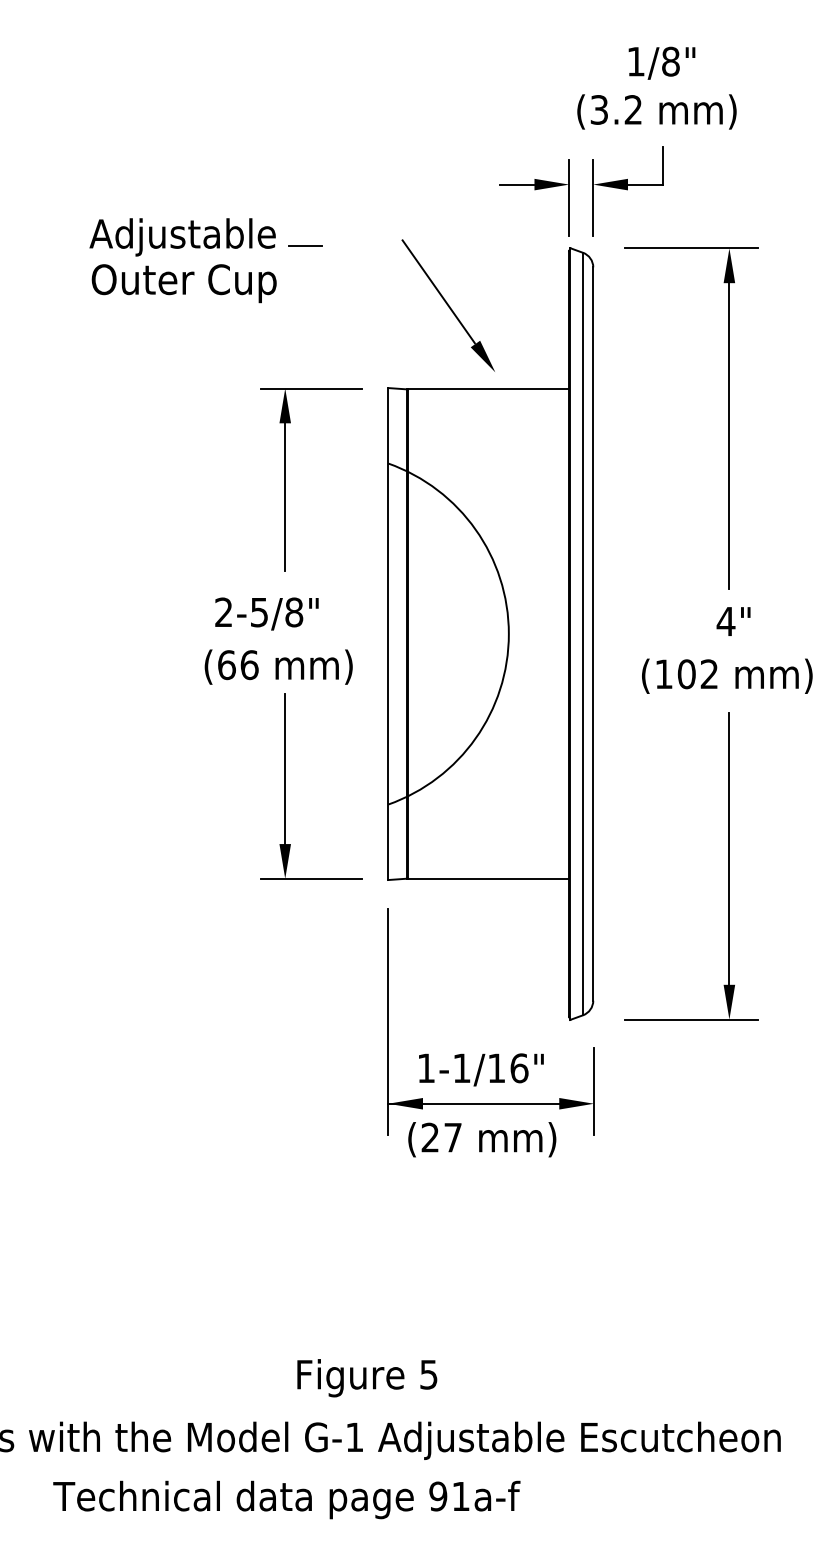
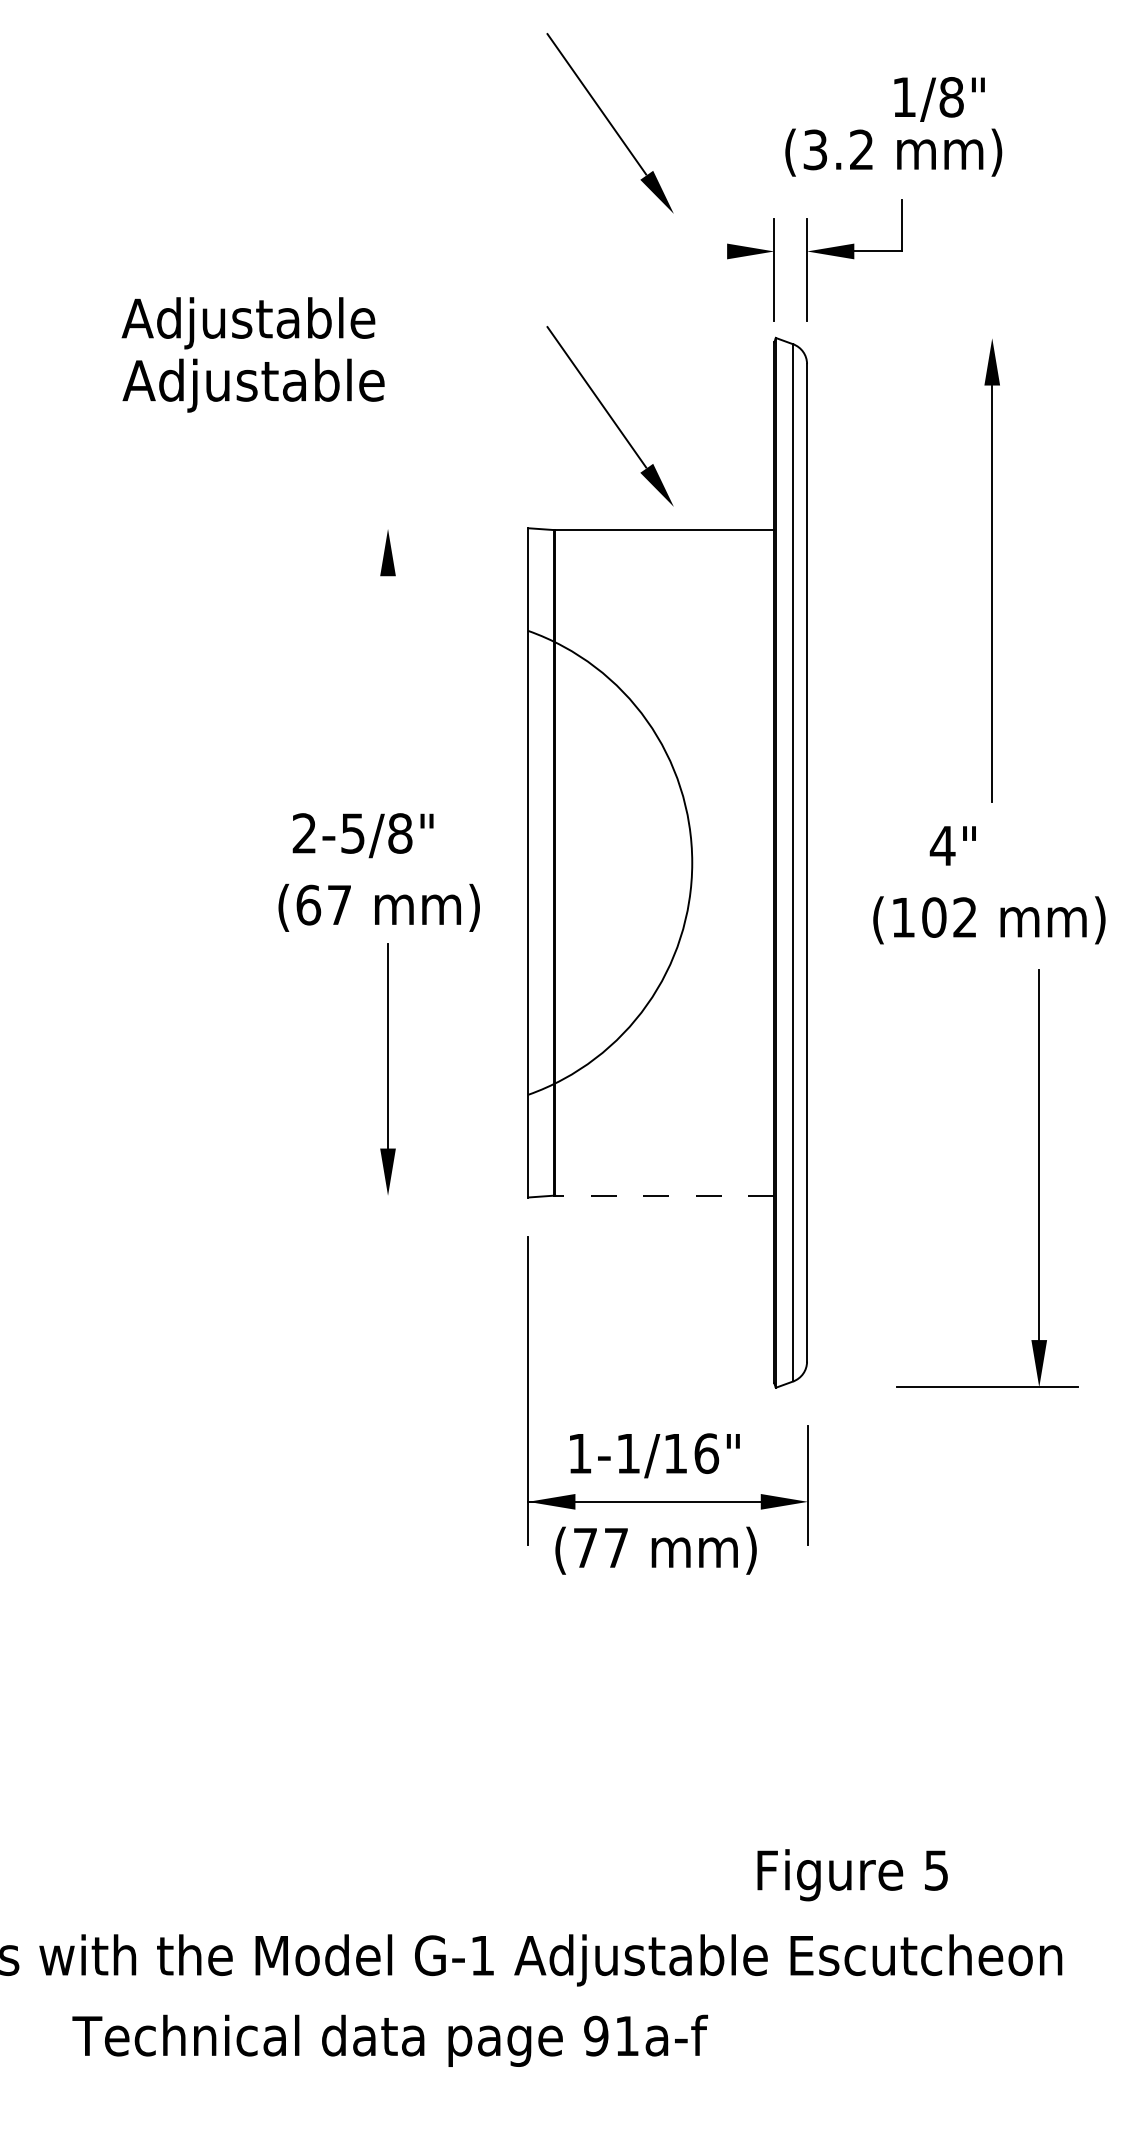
text: (661, 63) -> (939, 99), moved
part: (448, 90) -> (609, 123), added
line: (517, 184) -> (703, 251), removed
line: (305, 245) -> (415, 334), removed
line: (691, 248) -> (940, 338), removed
text: (186, 283) -> (253, 385), Outer Cup -> Adjustable
line: (311, 388) -> (423, 528), removed
line: (285, 497) -> (388, 676), removed
text: (733, 621) -> (952, 845), moved
text: (249, 664) -> (339, 904), (66 -> (67
part: (728, 866) -> (1038, 1178), moved
line: (311, 878) -> (423, 1195), removed
line: (488, 878) -> (664, 1195), solid -> dashed
text: (429, 1137) -> (584, 1547), (27 -> (77
text: (367, 1378) -> (852, 1875), moved

